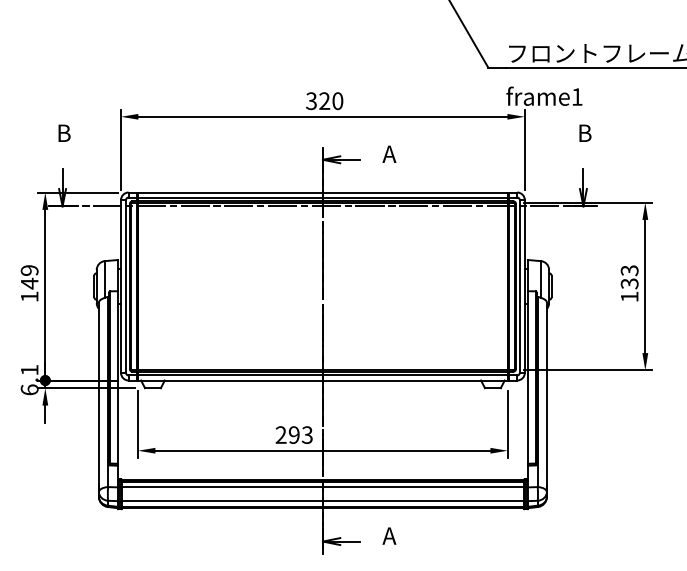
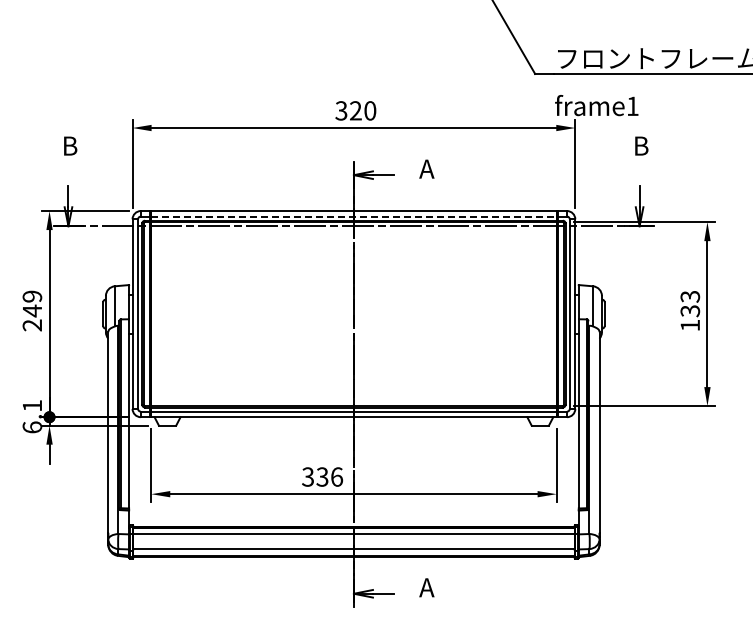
line: (322, 197) -> (353, 216), solid -> dashed
text: (28, 296) -> (31, 325), 149 -> 249
text: (294, 434) -> (322, 476), 293 -> 336

